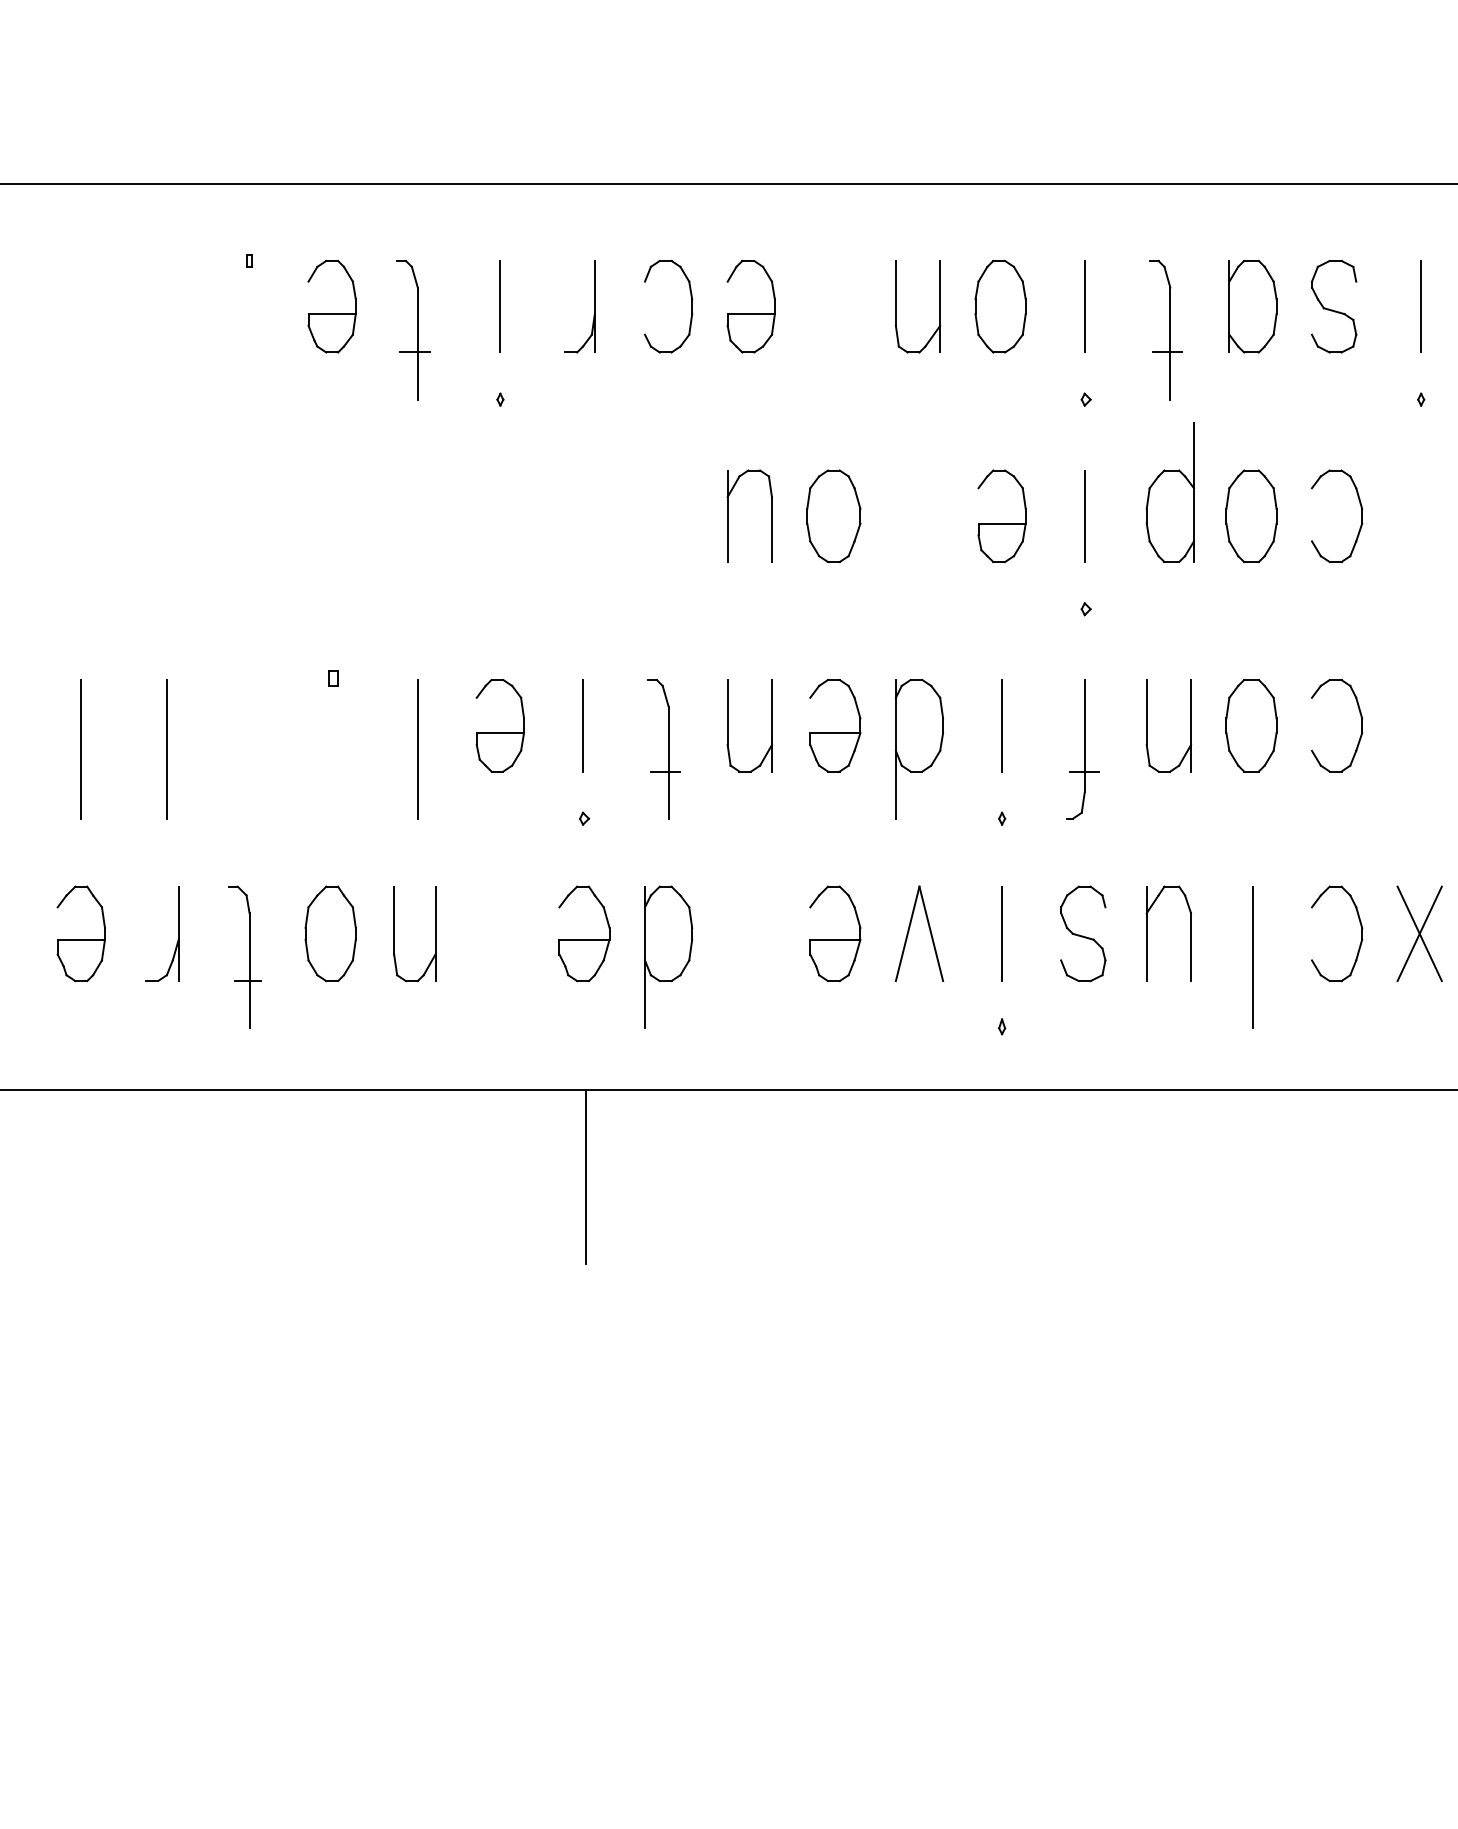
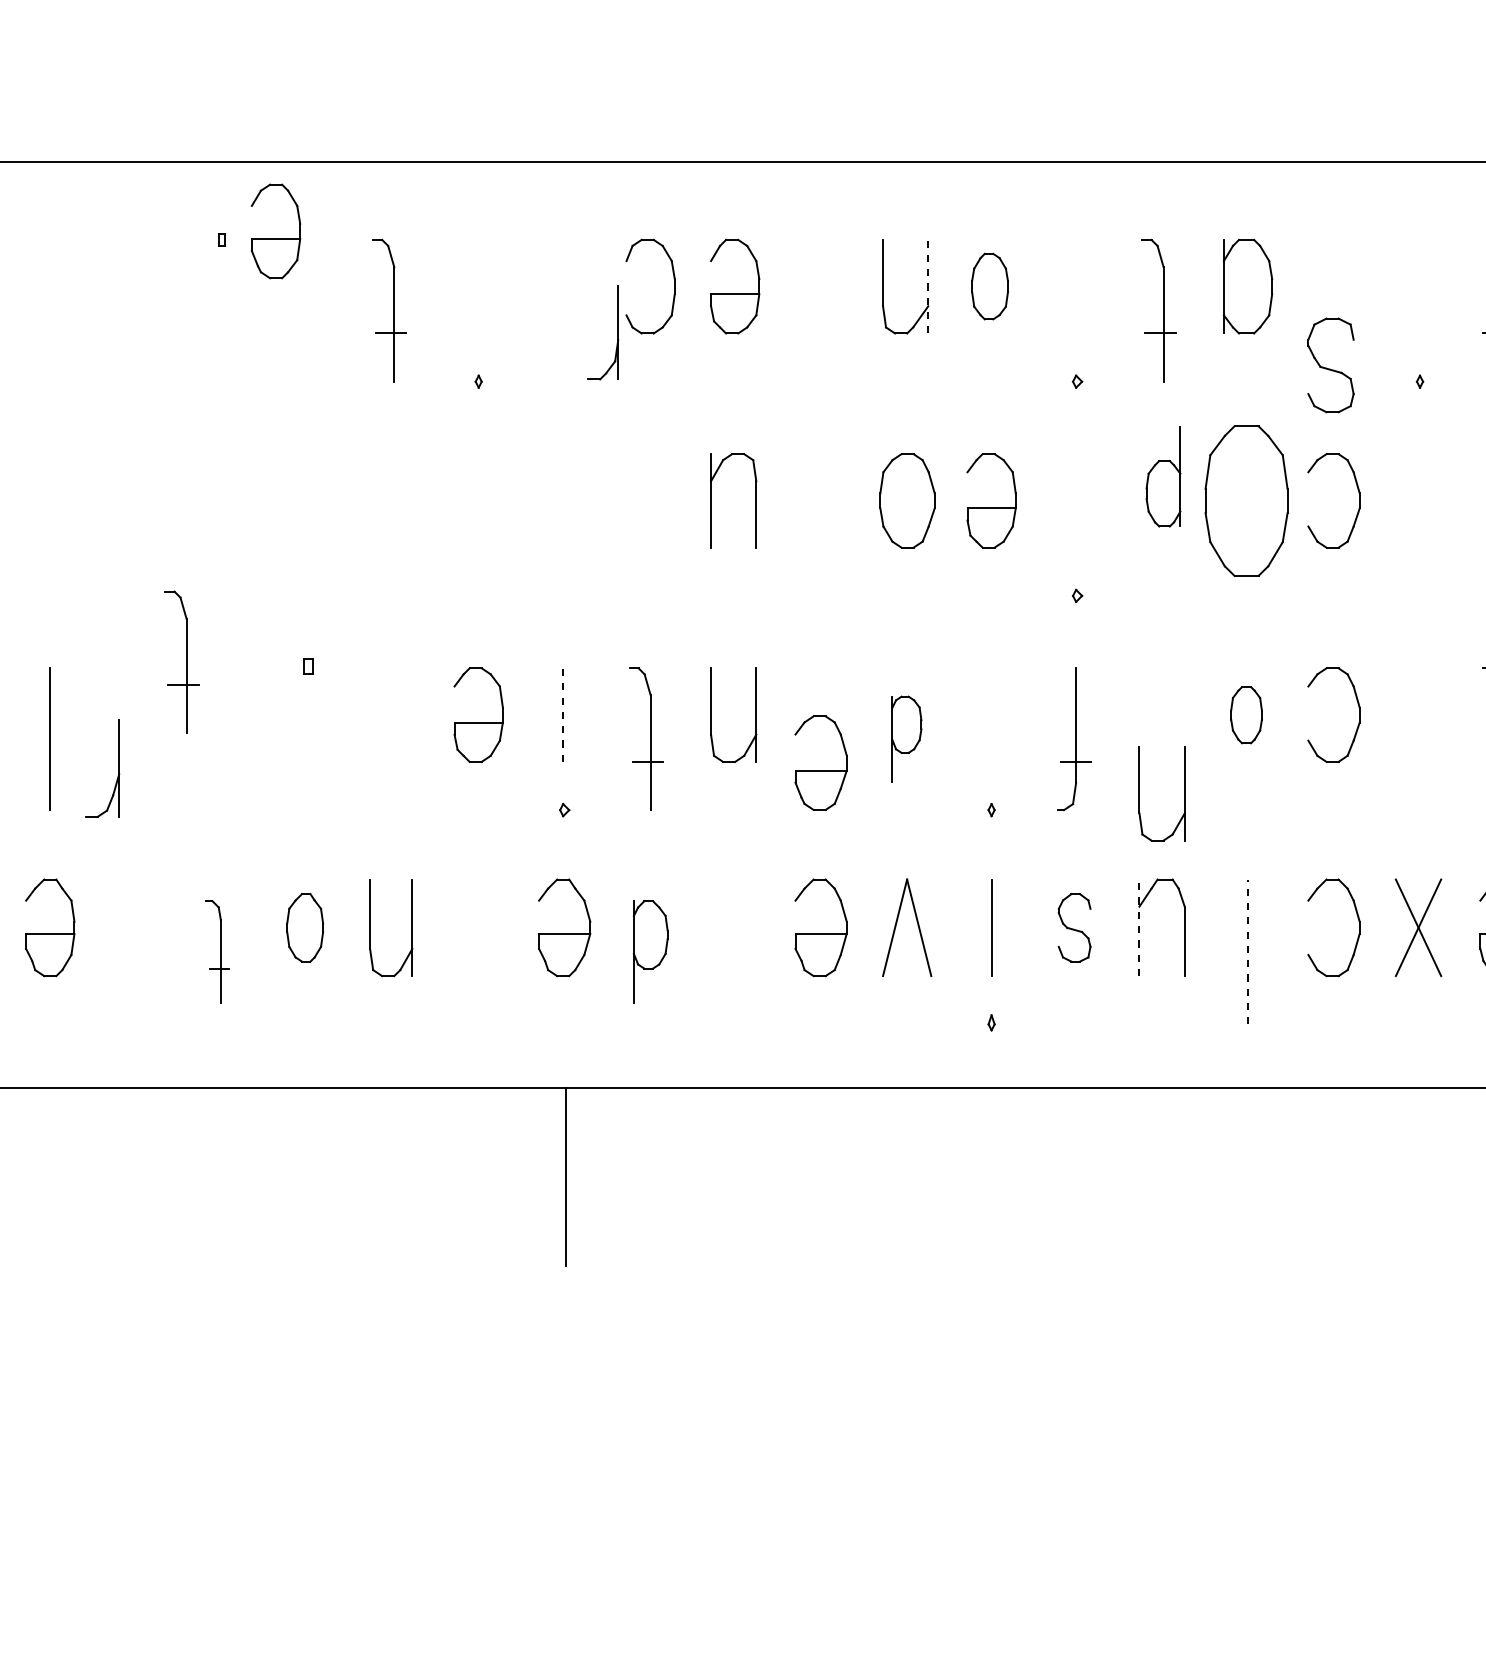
line: (500, 306) -> (478, 286), removed
part: (594, 306) -> (617, 332), moved
line: (940, 306) -> (928, 286), solid -> dashed
part: (1000, 306) -> (989, 286), size x0.7
line: (1084, 306) -> (1075, 286), removed
part: (1334, 306) -> (1331, 365), moved
line: (1421, 306) -> (1420, 286), removed
part: (331, 313) -> (275, 238), moved
part: (1169, 492) -> (1162, 476), size x0.7
part: (833, 515) -> (907, 500), moved
part: (1251, 515) -> (1246, 500), size x1.6
line: (1084, 516) -> (1075, 501), removed
part: (209, 674) -> (181, 662), added
line: (583, 725) -> (563, 714), solid -> dashed
line: (1002, 725) -> (992, 714), removed
part: (1147, 725) -> (1140, 793), moved
part: (1251, 725) -> (1246, 714), size x0.6
part: (835, 732) -> (821, 770), moved
line: (166, 749) -> (137, 739), removed
line: (417, 749) -> (393, 739), removed
part: (918, 749) -> (906, 739), size x0.6
part: (178, 933) -> (118, 767), moved
part: (330, 933) -> (305, 927), size x0.7
part: (1083, 933) -> (1074, 927), size x0.7
line: (1146, 933) -> (1139, 927), solid -> dashed
part: (244, 956) -> (217, 950), size x0.7
part: (668, 956) -> (650, 950), size x0.7
line: (1252, 957) -> (1247, 951), solid -> dashed

